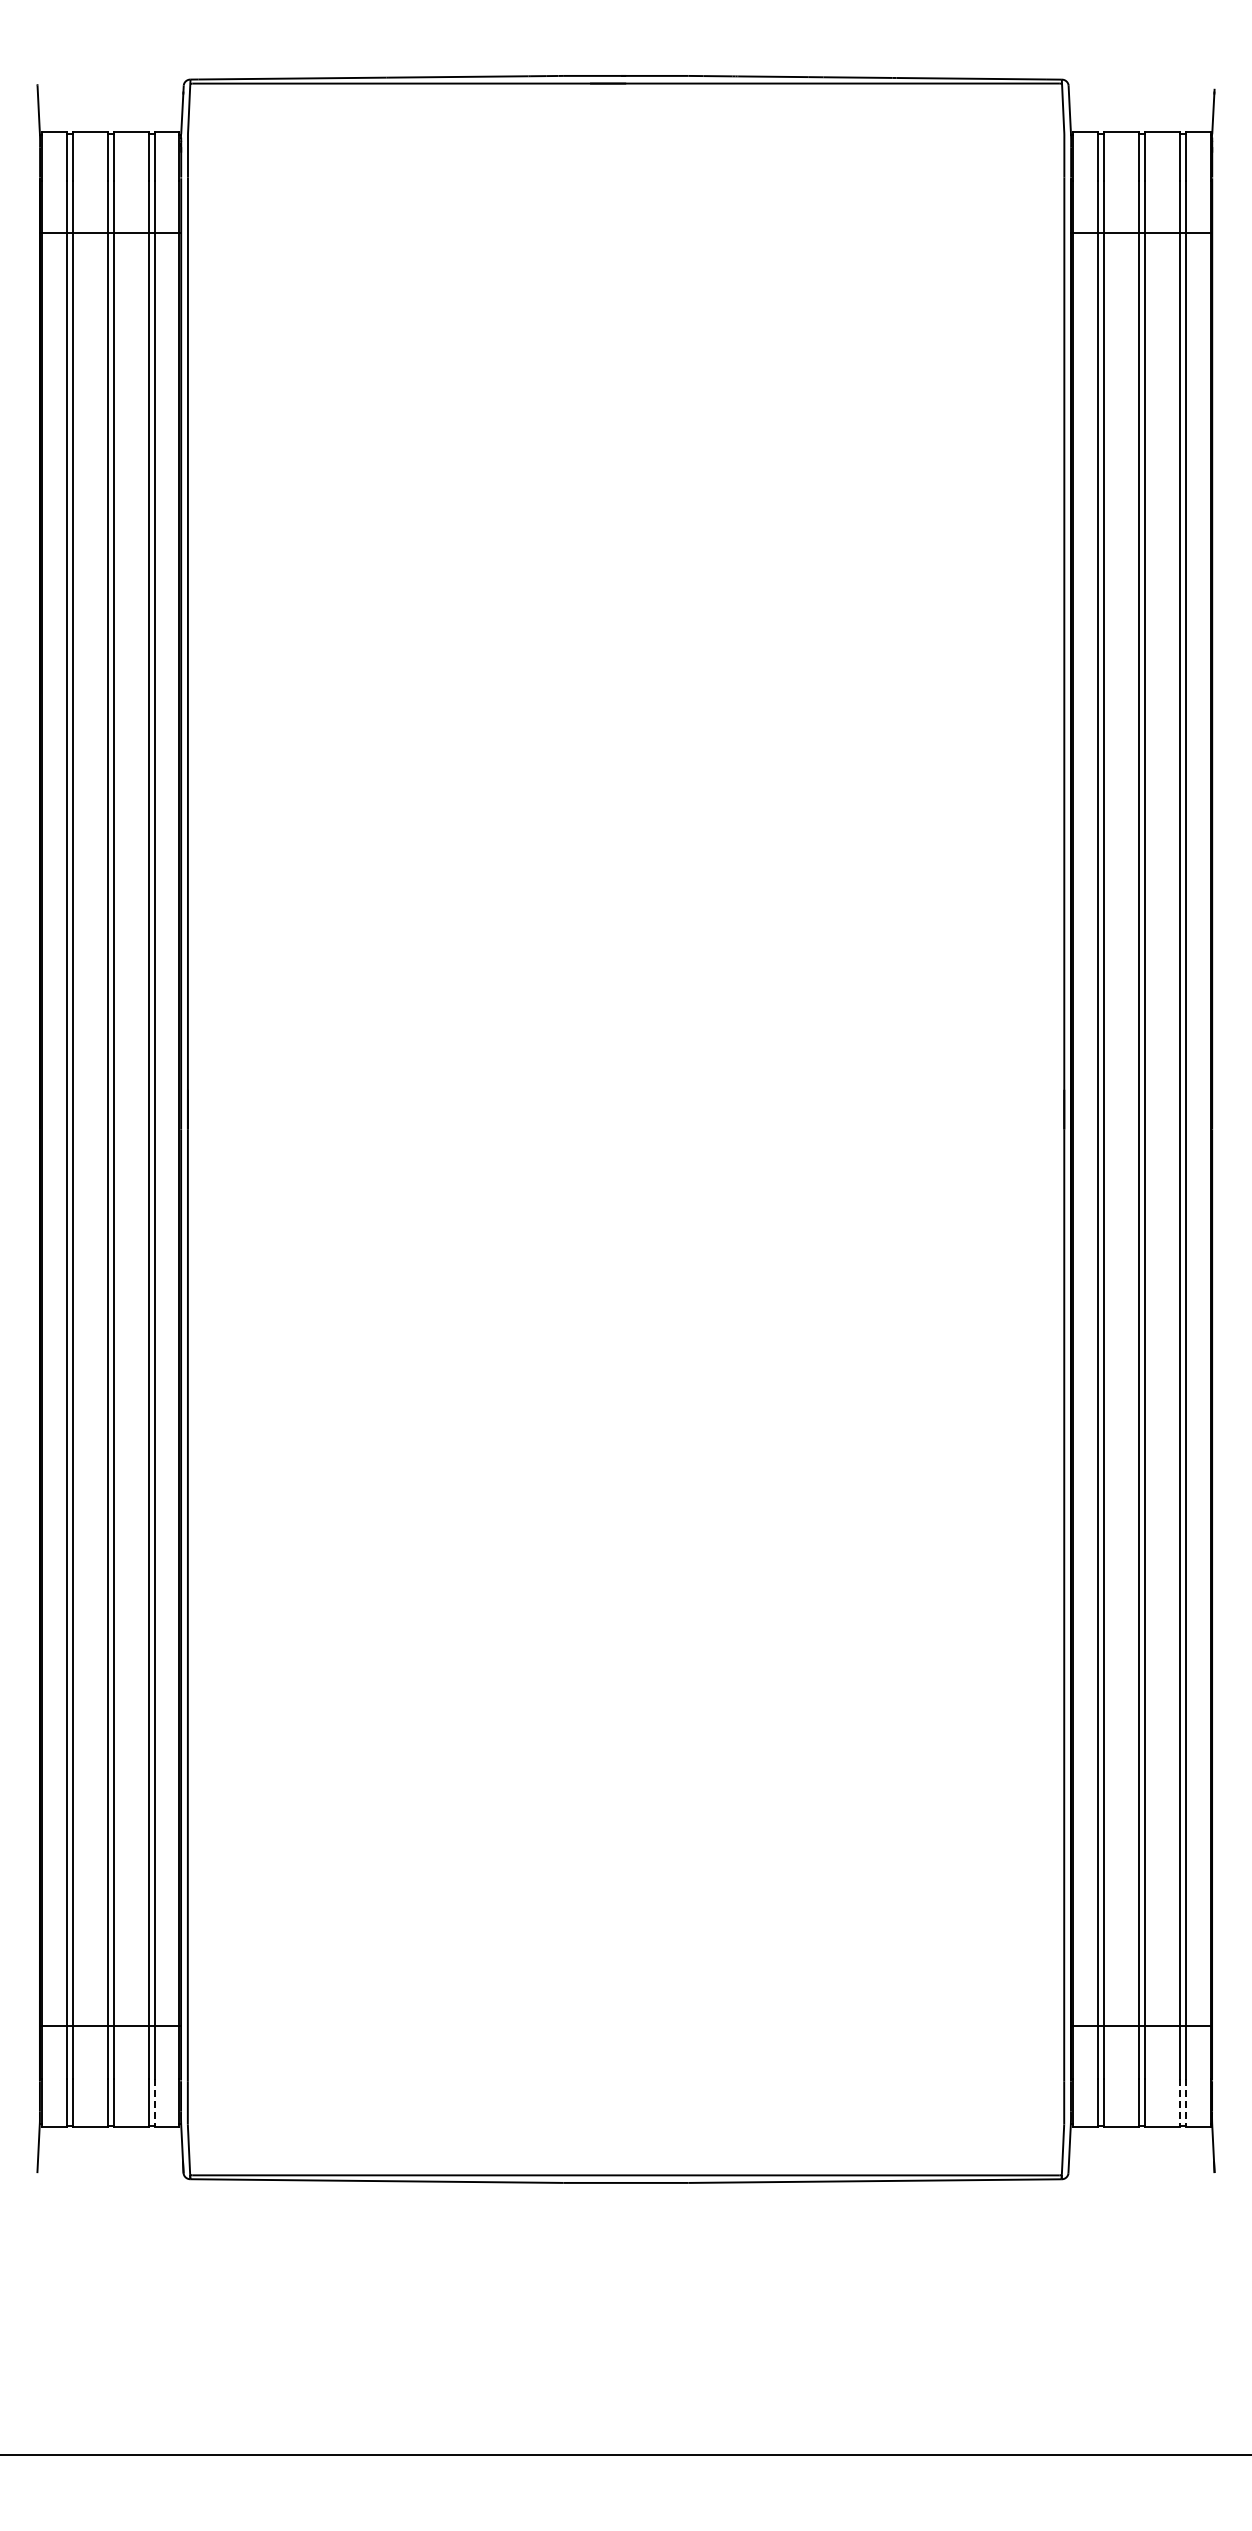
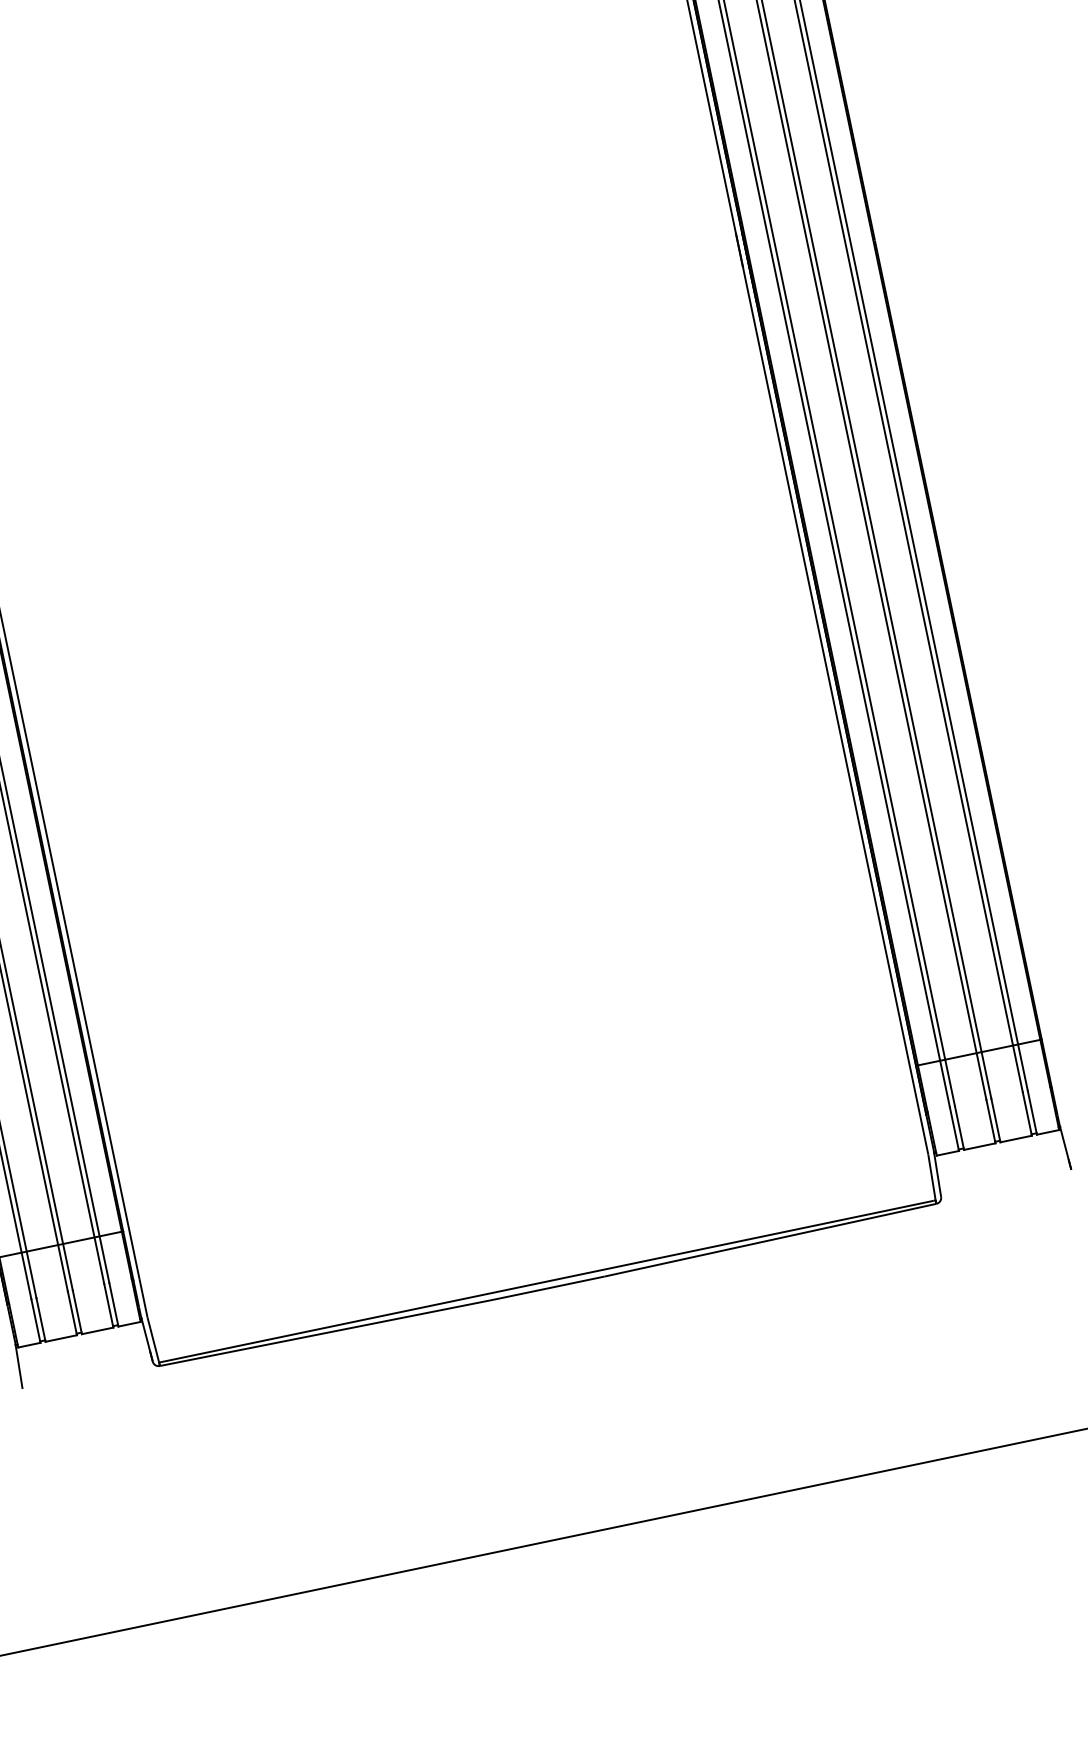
line: (154, 2103) -> (113, 1305), dashed -> solid
line: (1179, 2103) -> (1027, 1114), dashed -> solid
line: (1185, 2103) -> (1032, 1113), dashed -> solid

